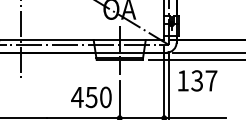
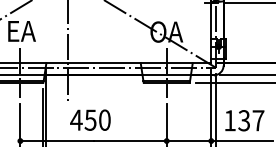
text: (197, 80) -> (244, 120), moved
text: (91, 96) -> (90, 119), moved

